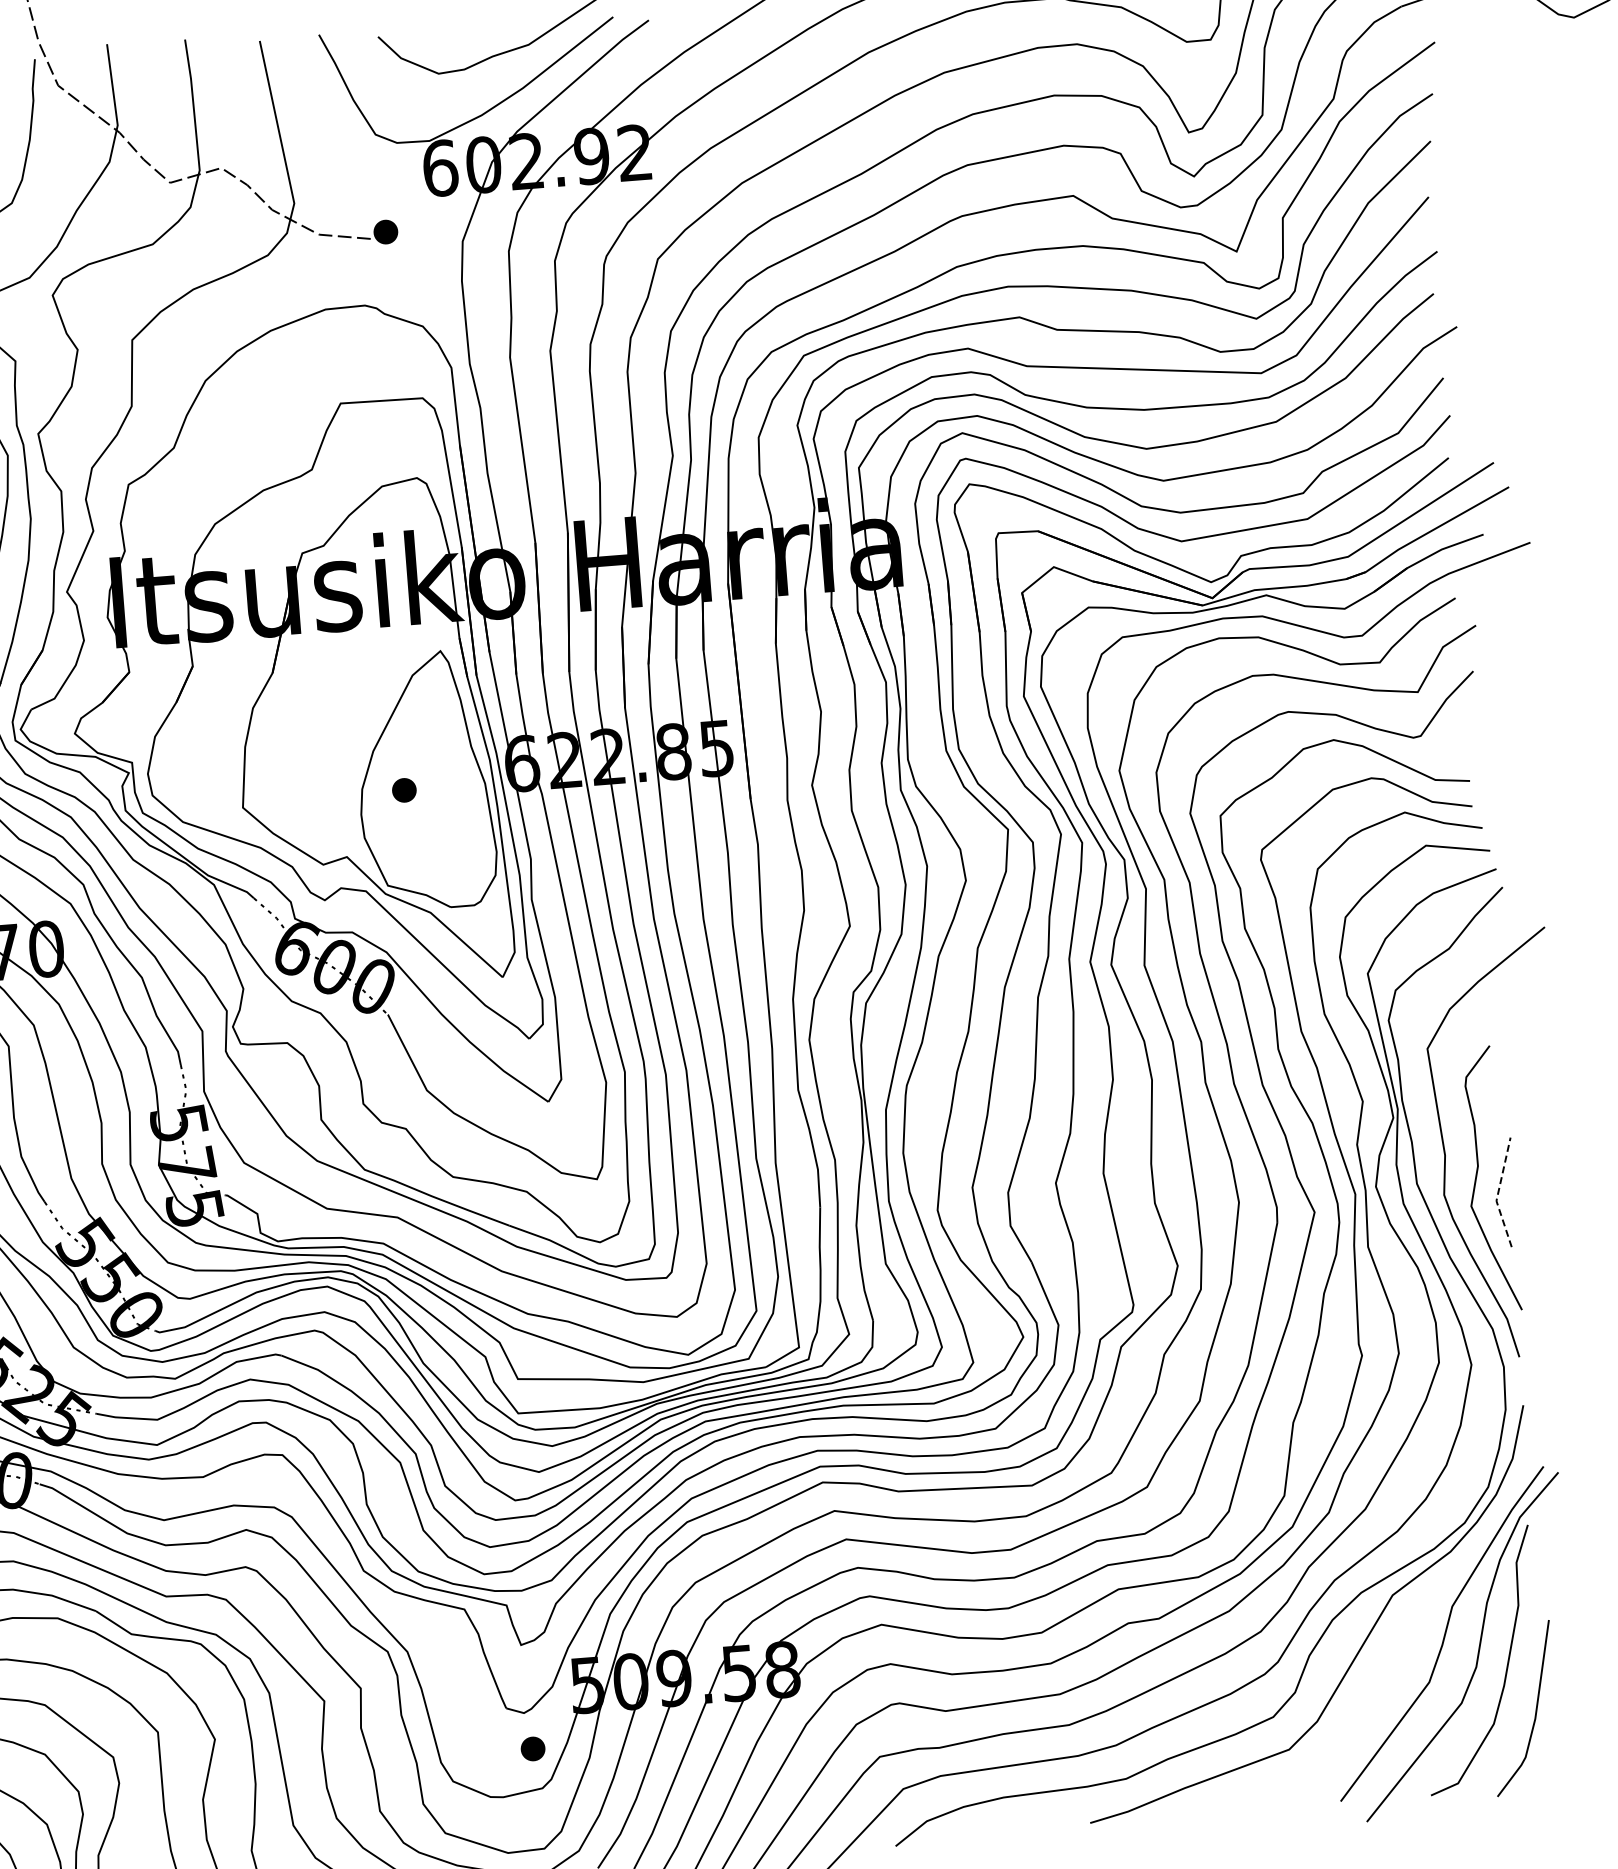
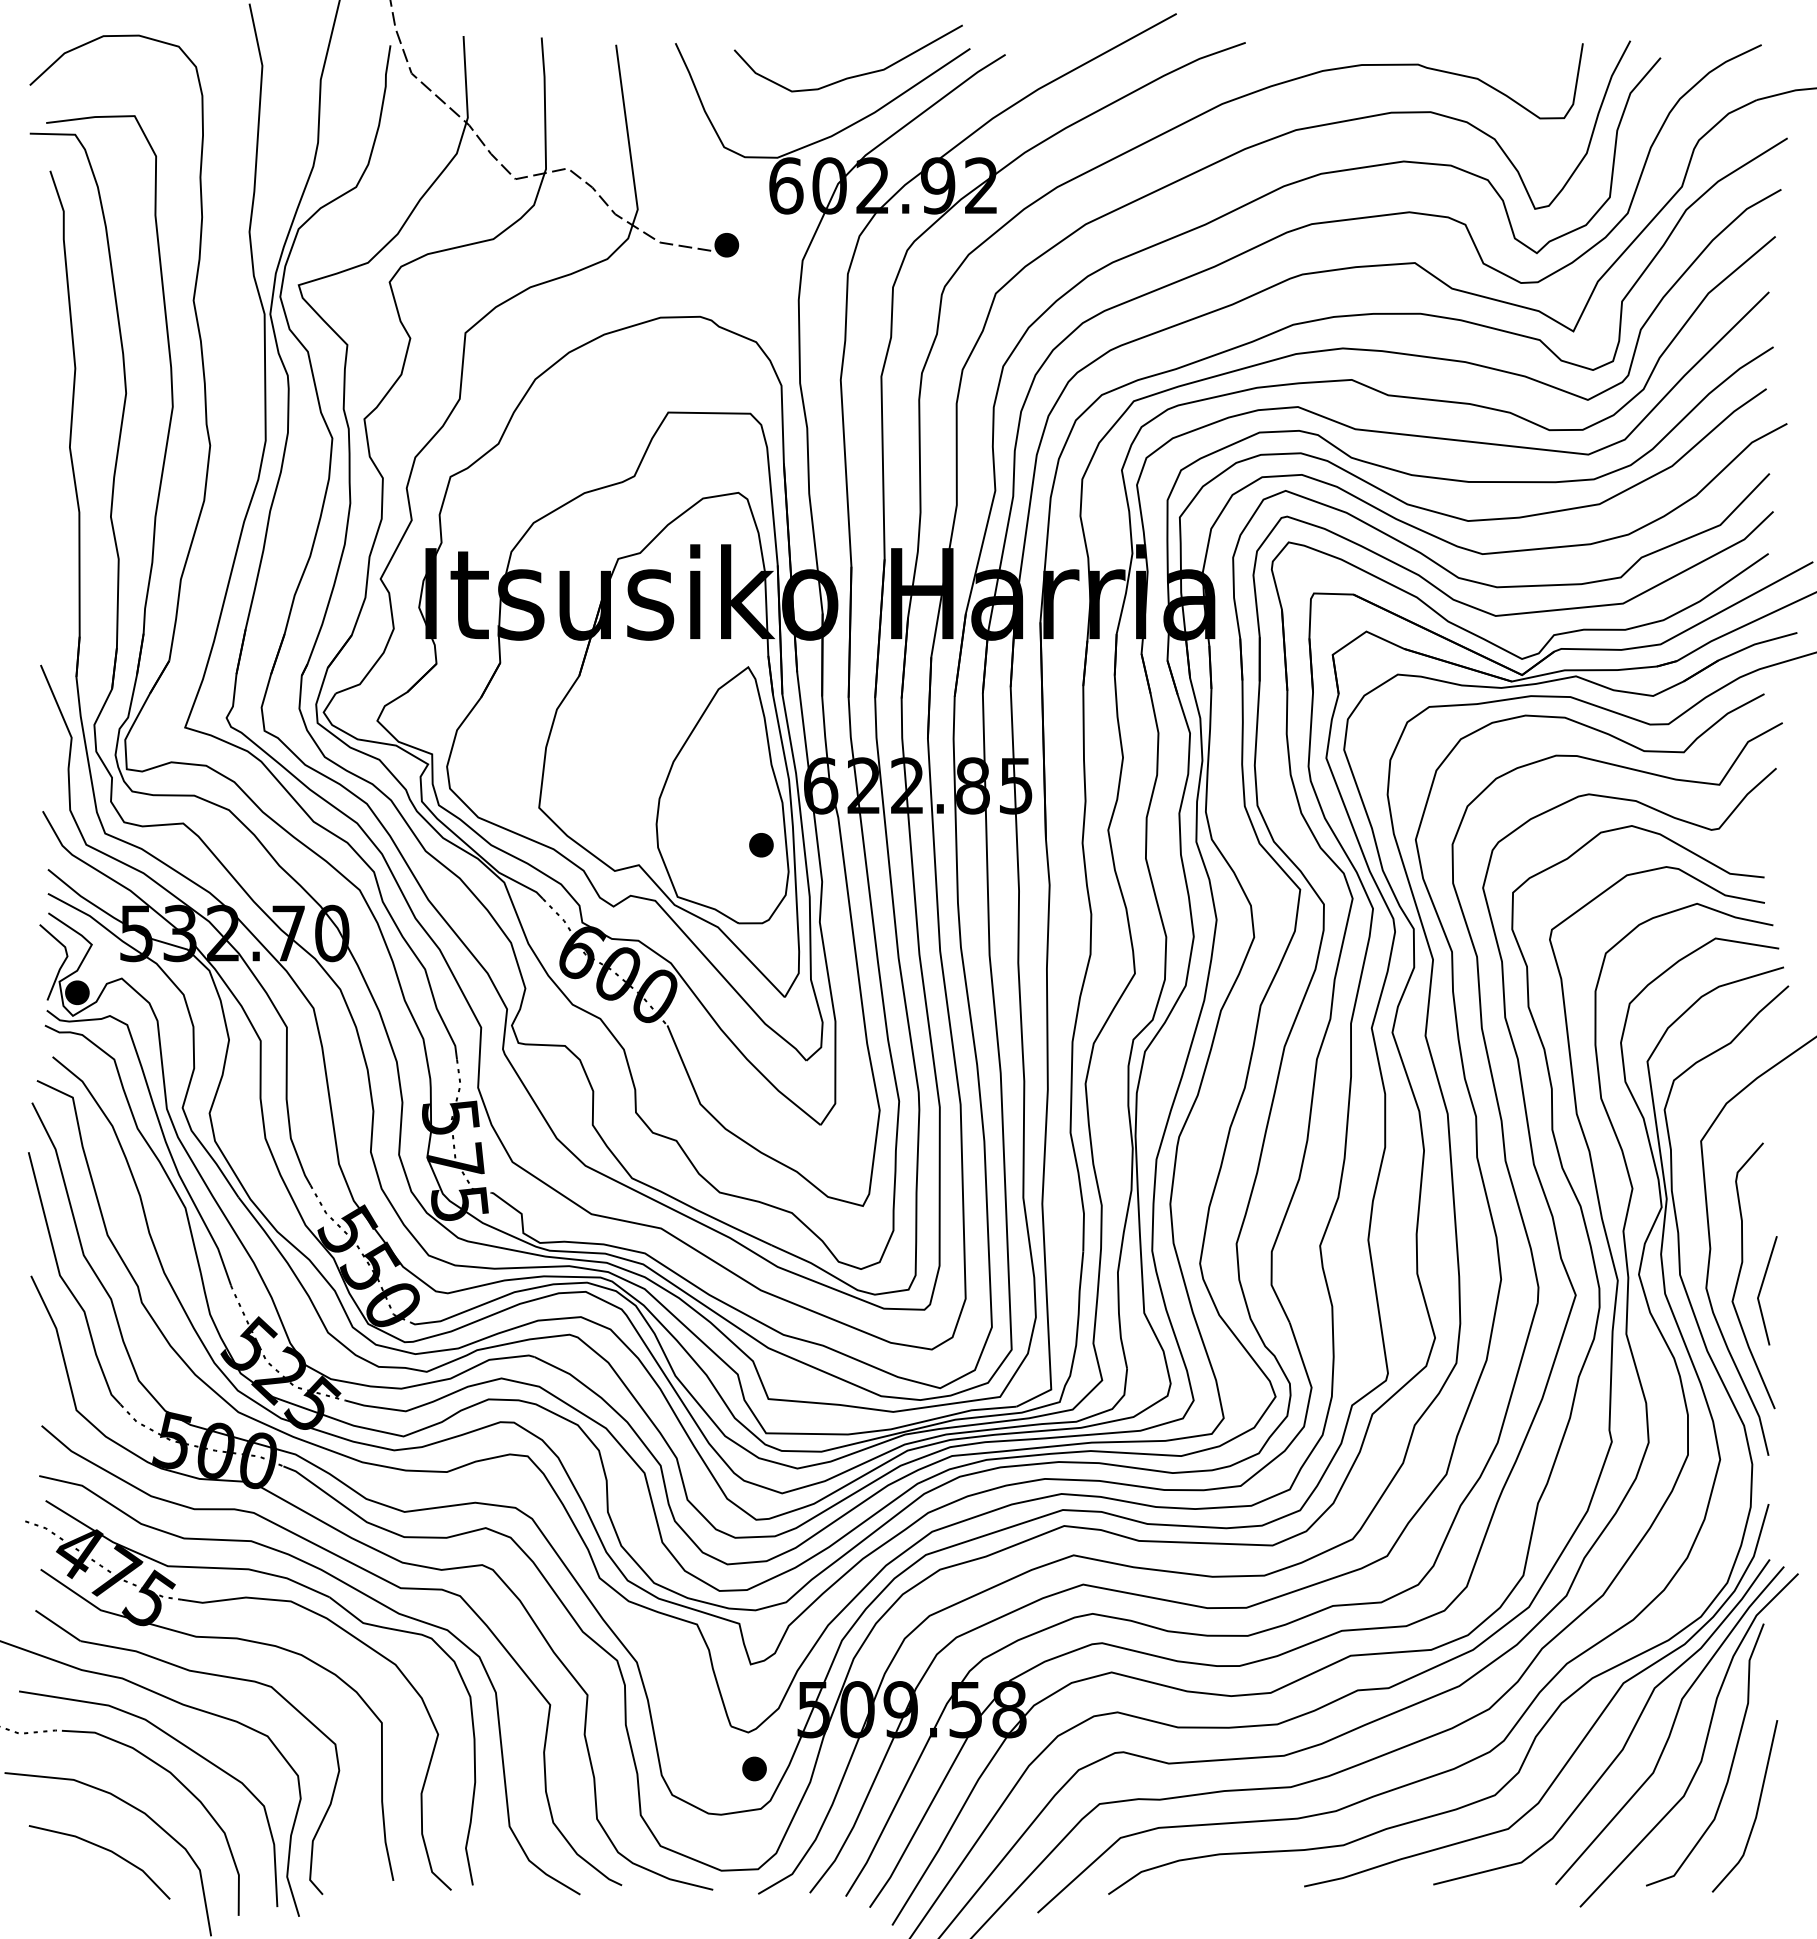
part: (404, 790) -> (761, 845), moved
line: (1498, 1193) -> (1760, 1290), dashed -> solid
curve: (1400, 1651) -> (1626, 1739), added

